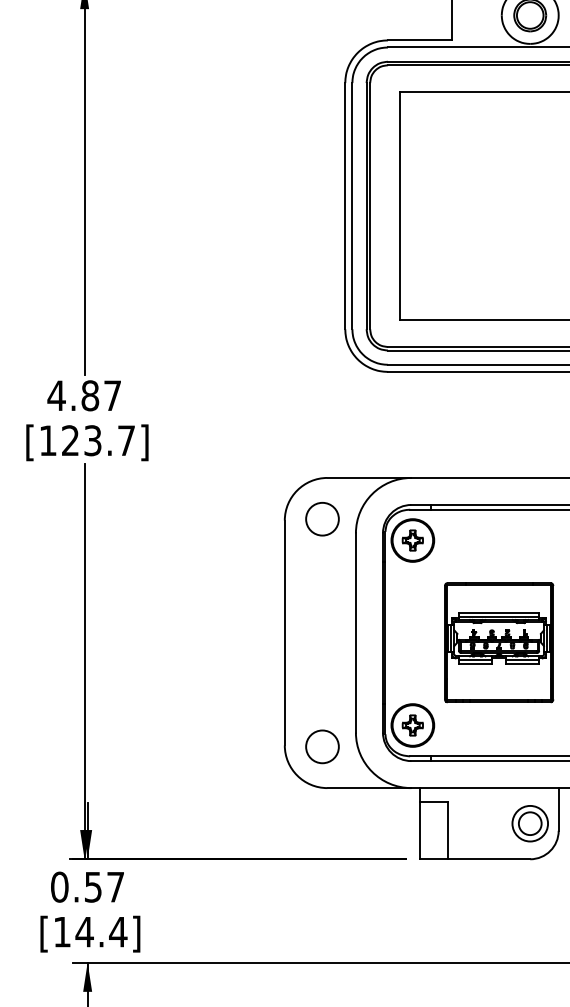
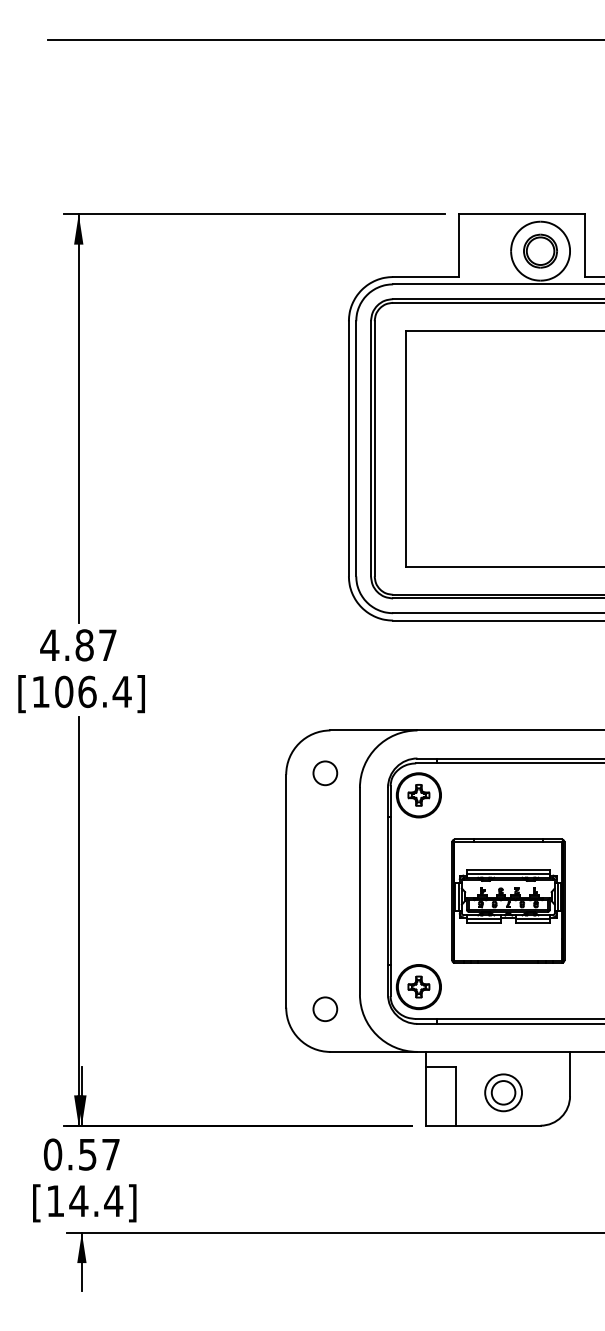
text: (98, 440) -> (93, 691), [123.7] -> [106.4]
circle: (322, 519) -> (325, 773), size x0.7
circle: (322, 747) -> (325, 1009), size x0.7
part: (530, 823) -> (503, 1092), moved

